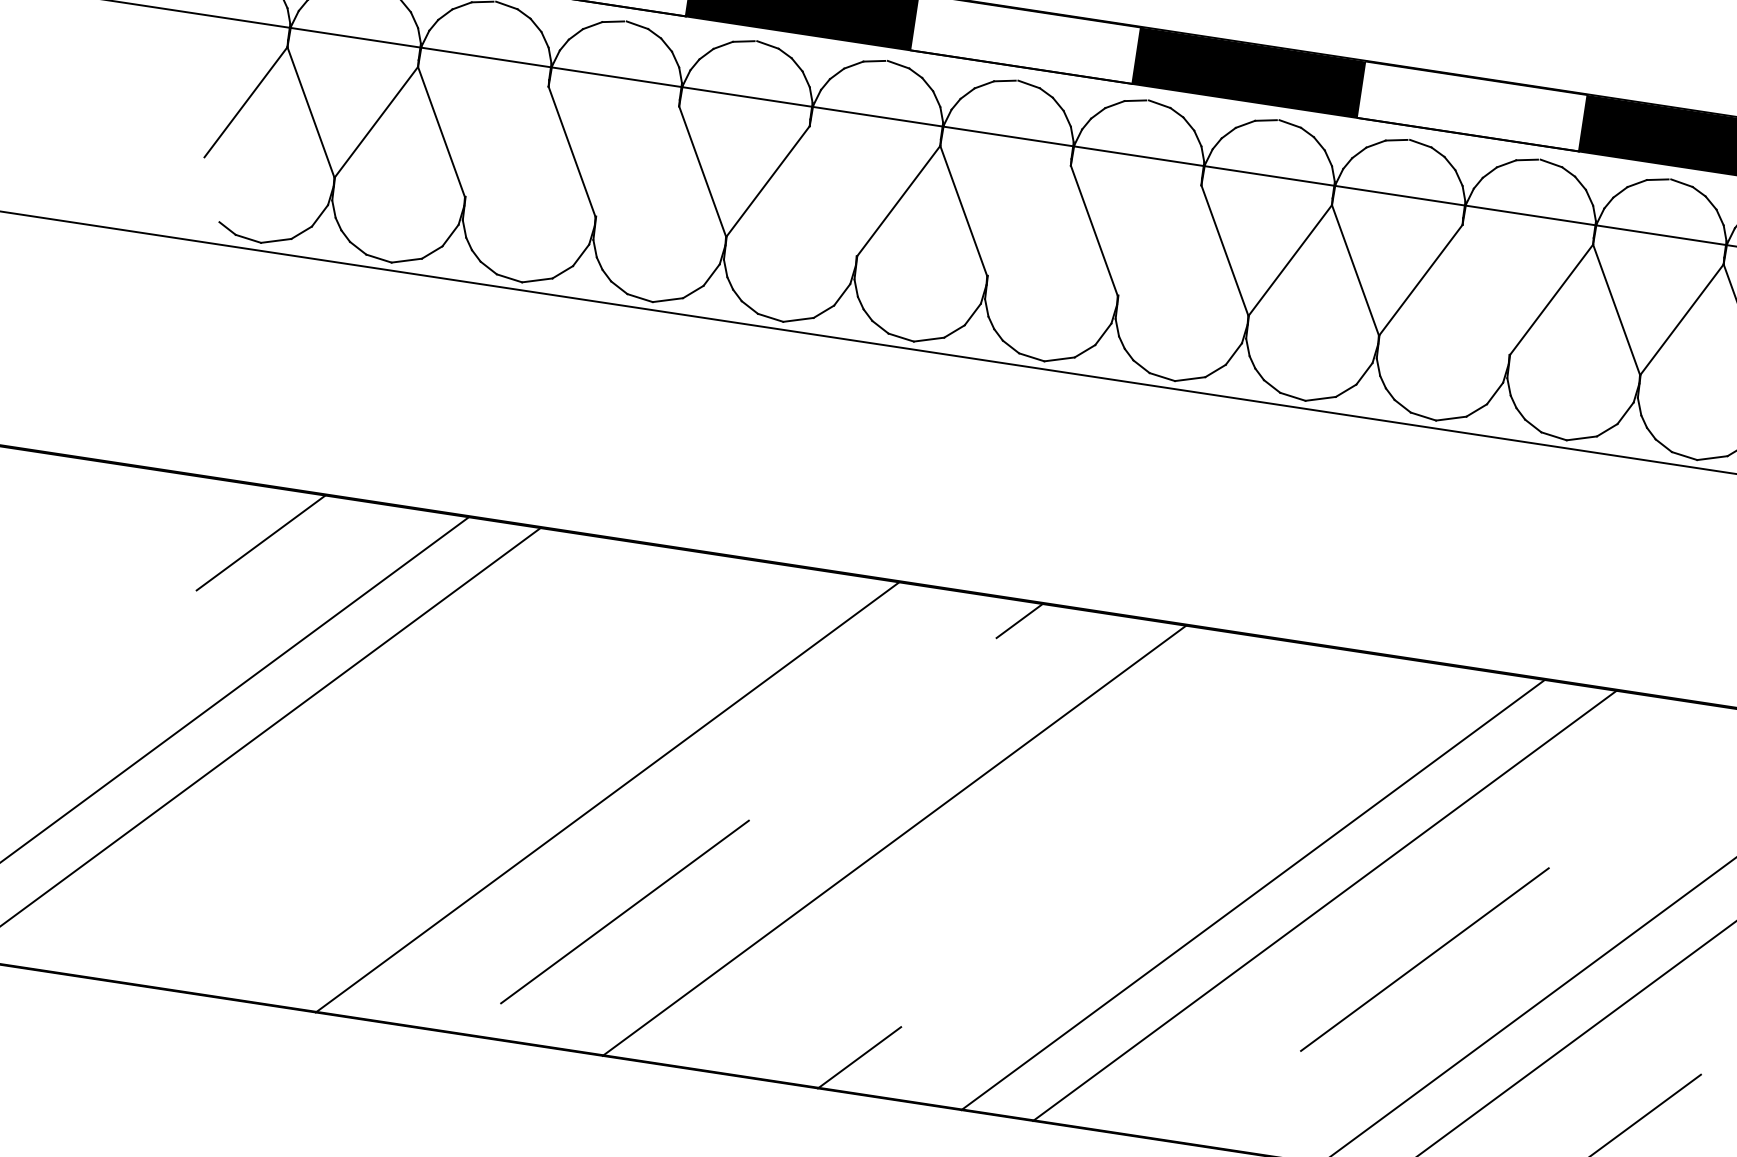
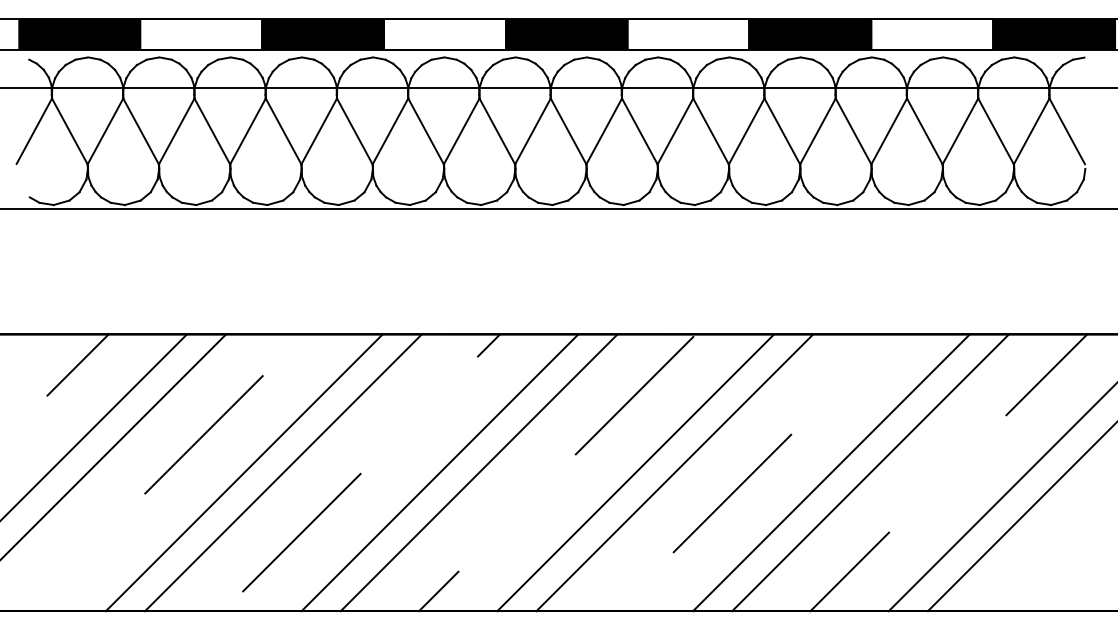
line: (506, 140) -> (176, 130), added
line: (636, 159) -> (247, 130), added
line: (832, 191) -> (354, 131), added
line: (1028, 219) -> (461, 130), added
line: (1159, 238) -> (532, 130), added
line: (1485, 290) -> (710, 131), added
line: (471, 704) -> (203, 434), added
line: (1272, 752) -> (634, 395), added
line: (534, 785) -> (243, 472), added
line: (965, 850) -> (478, 472), added

